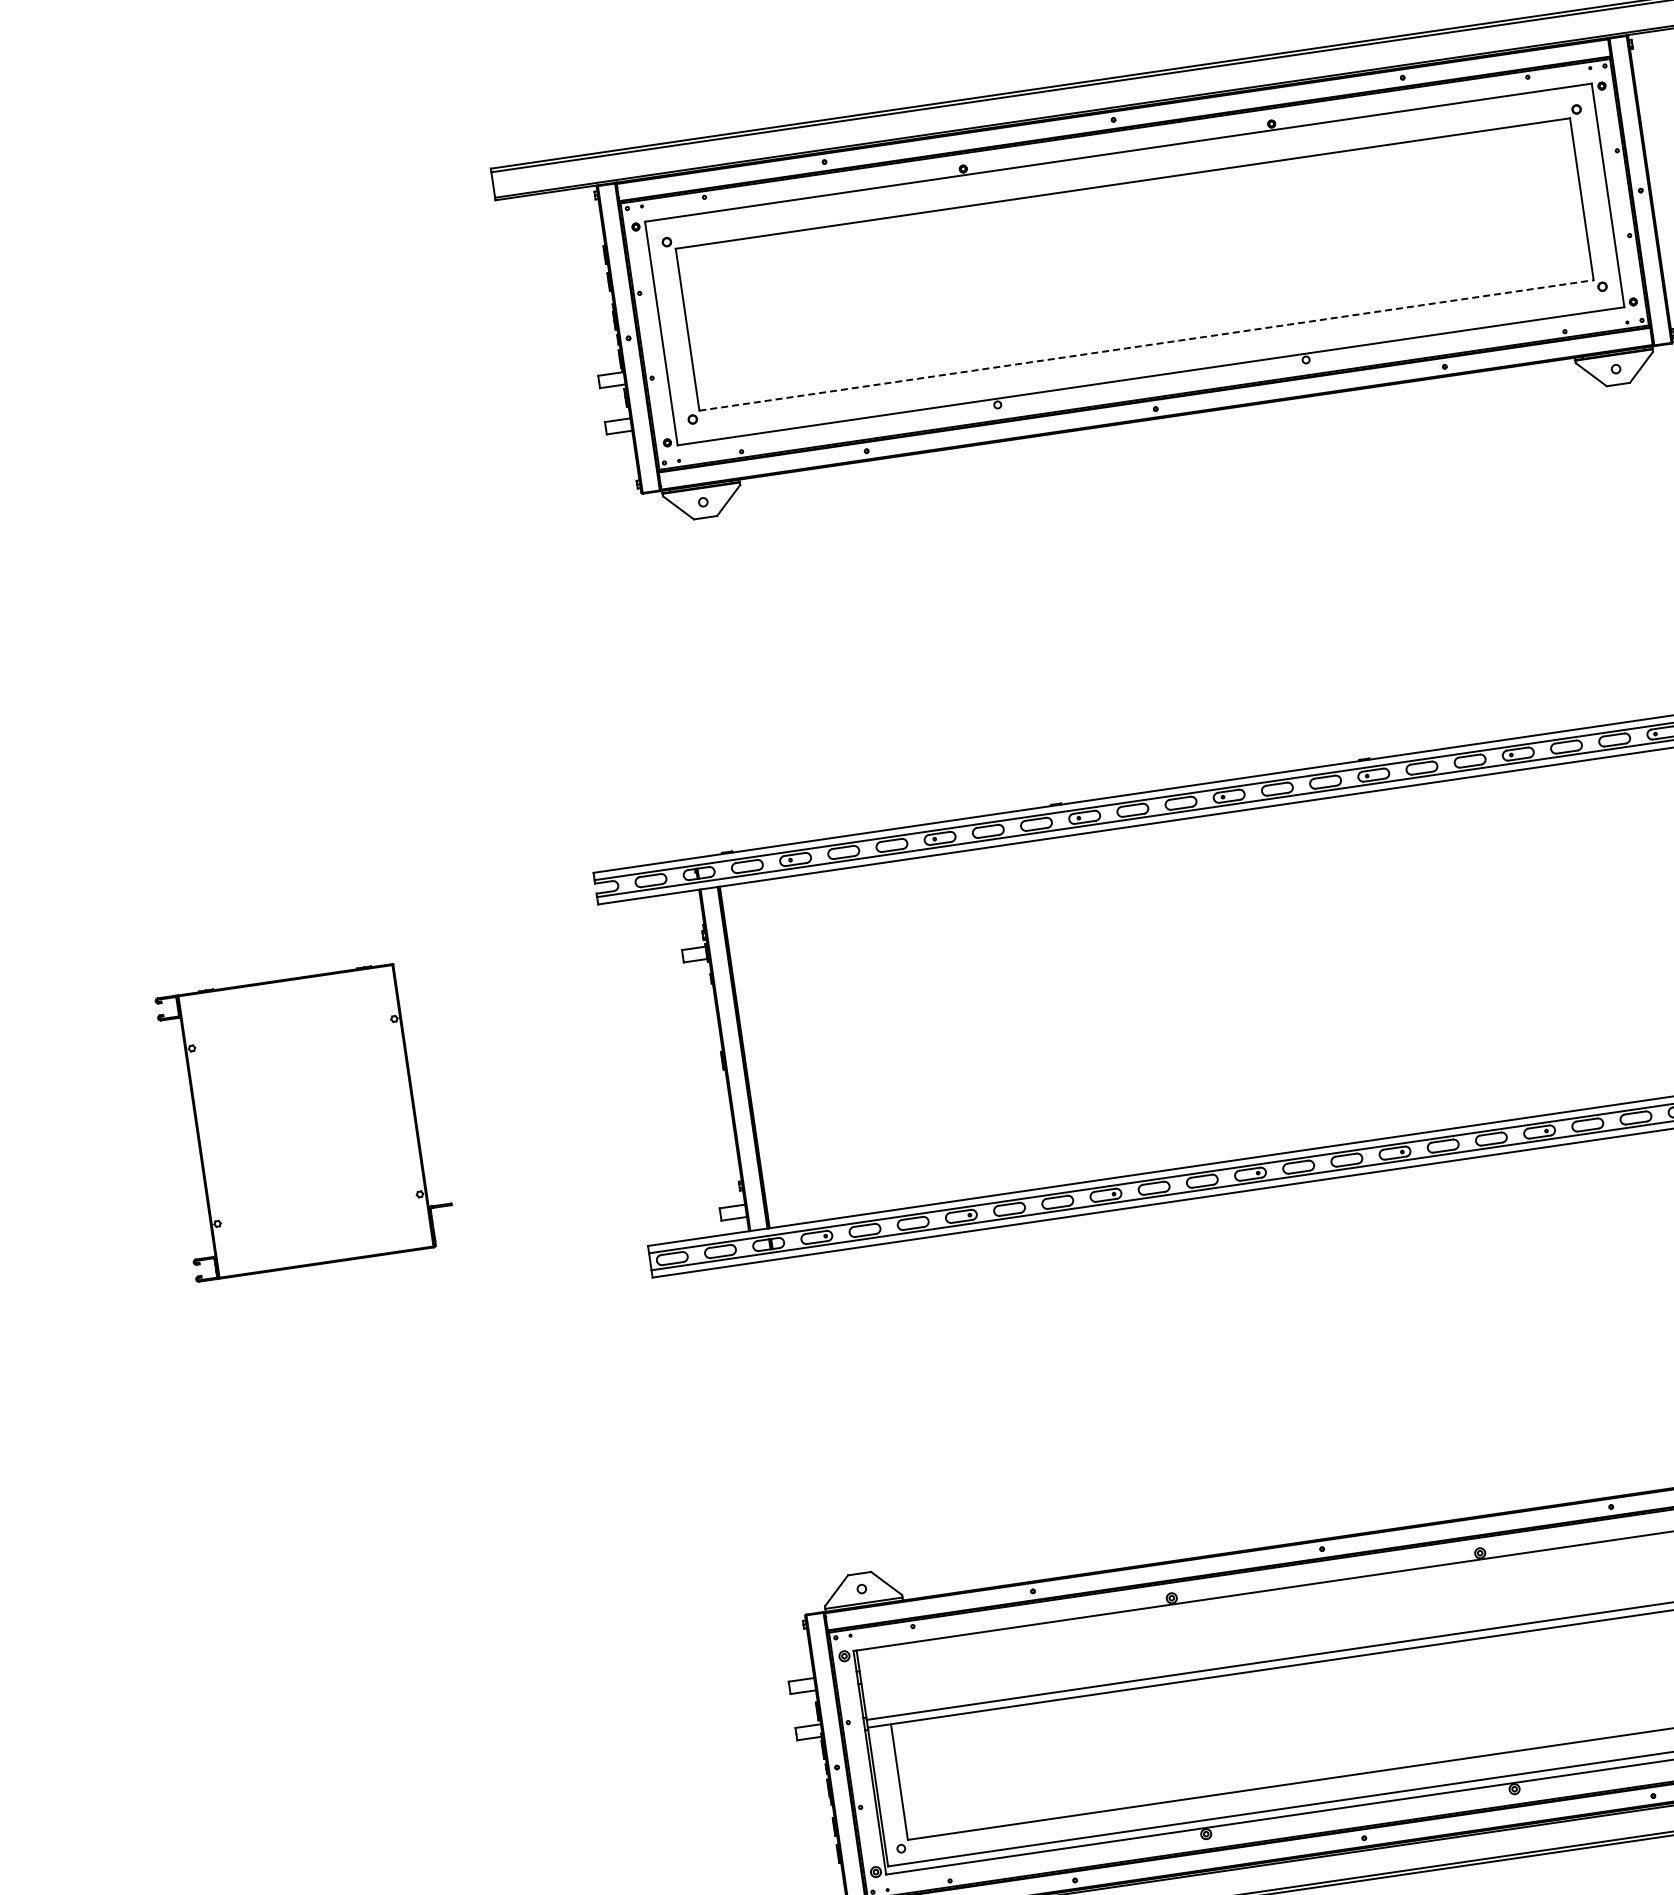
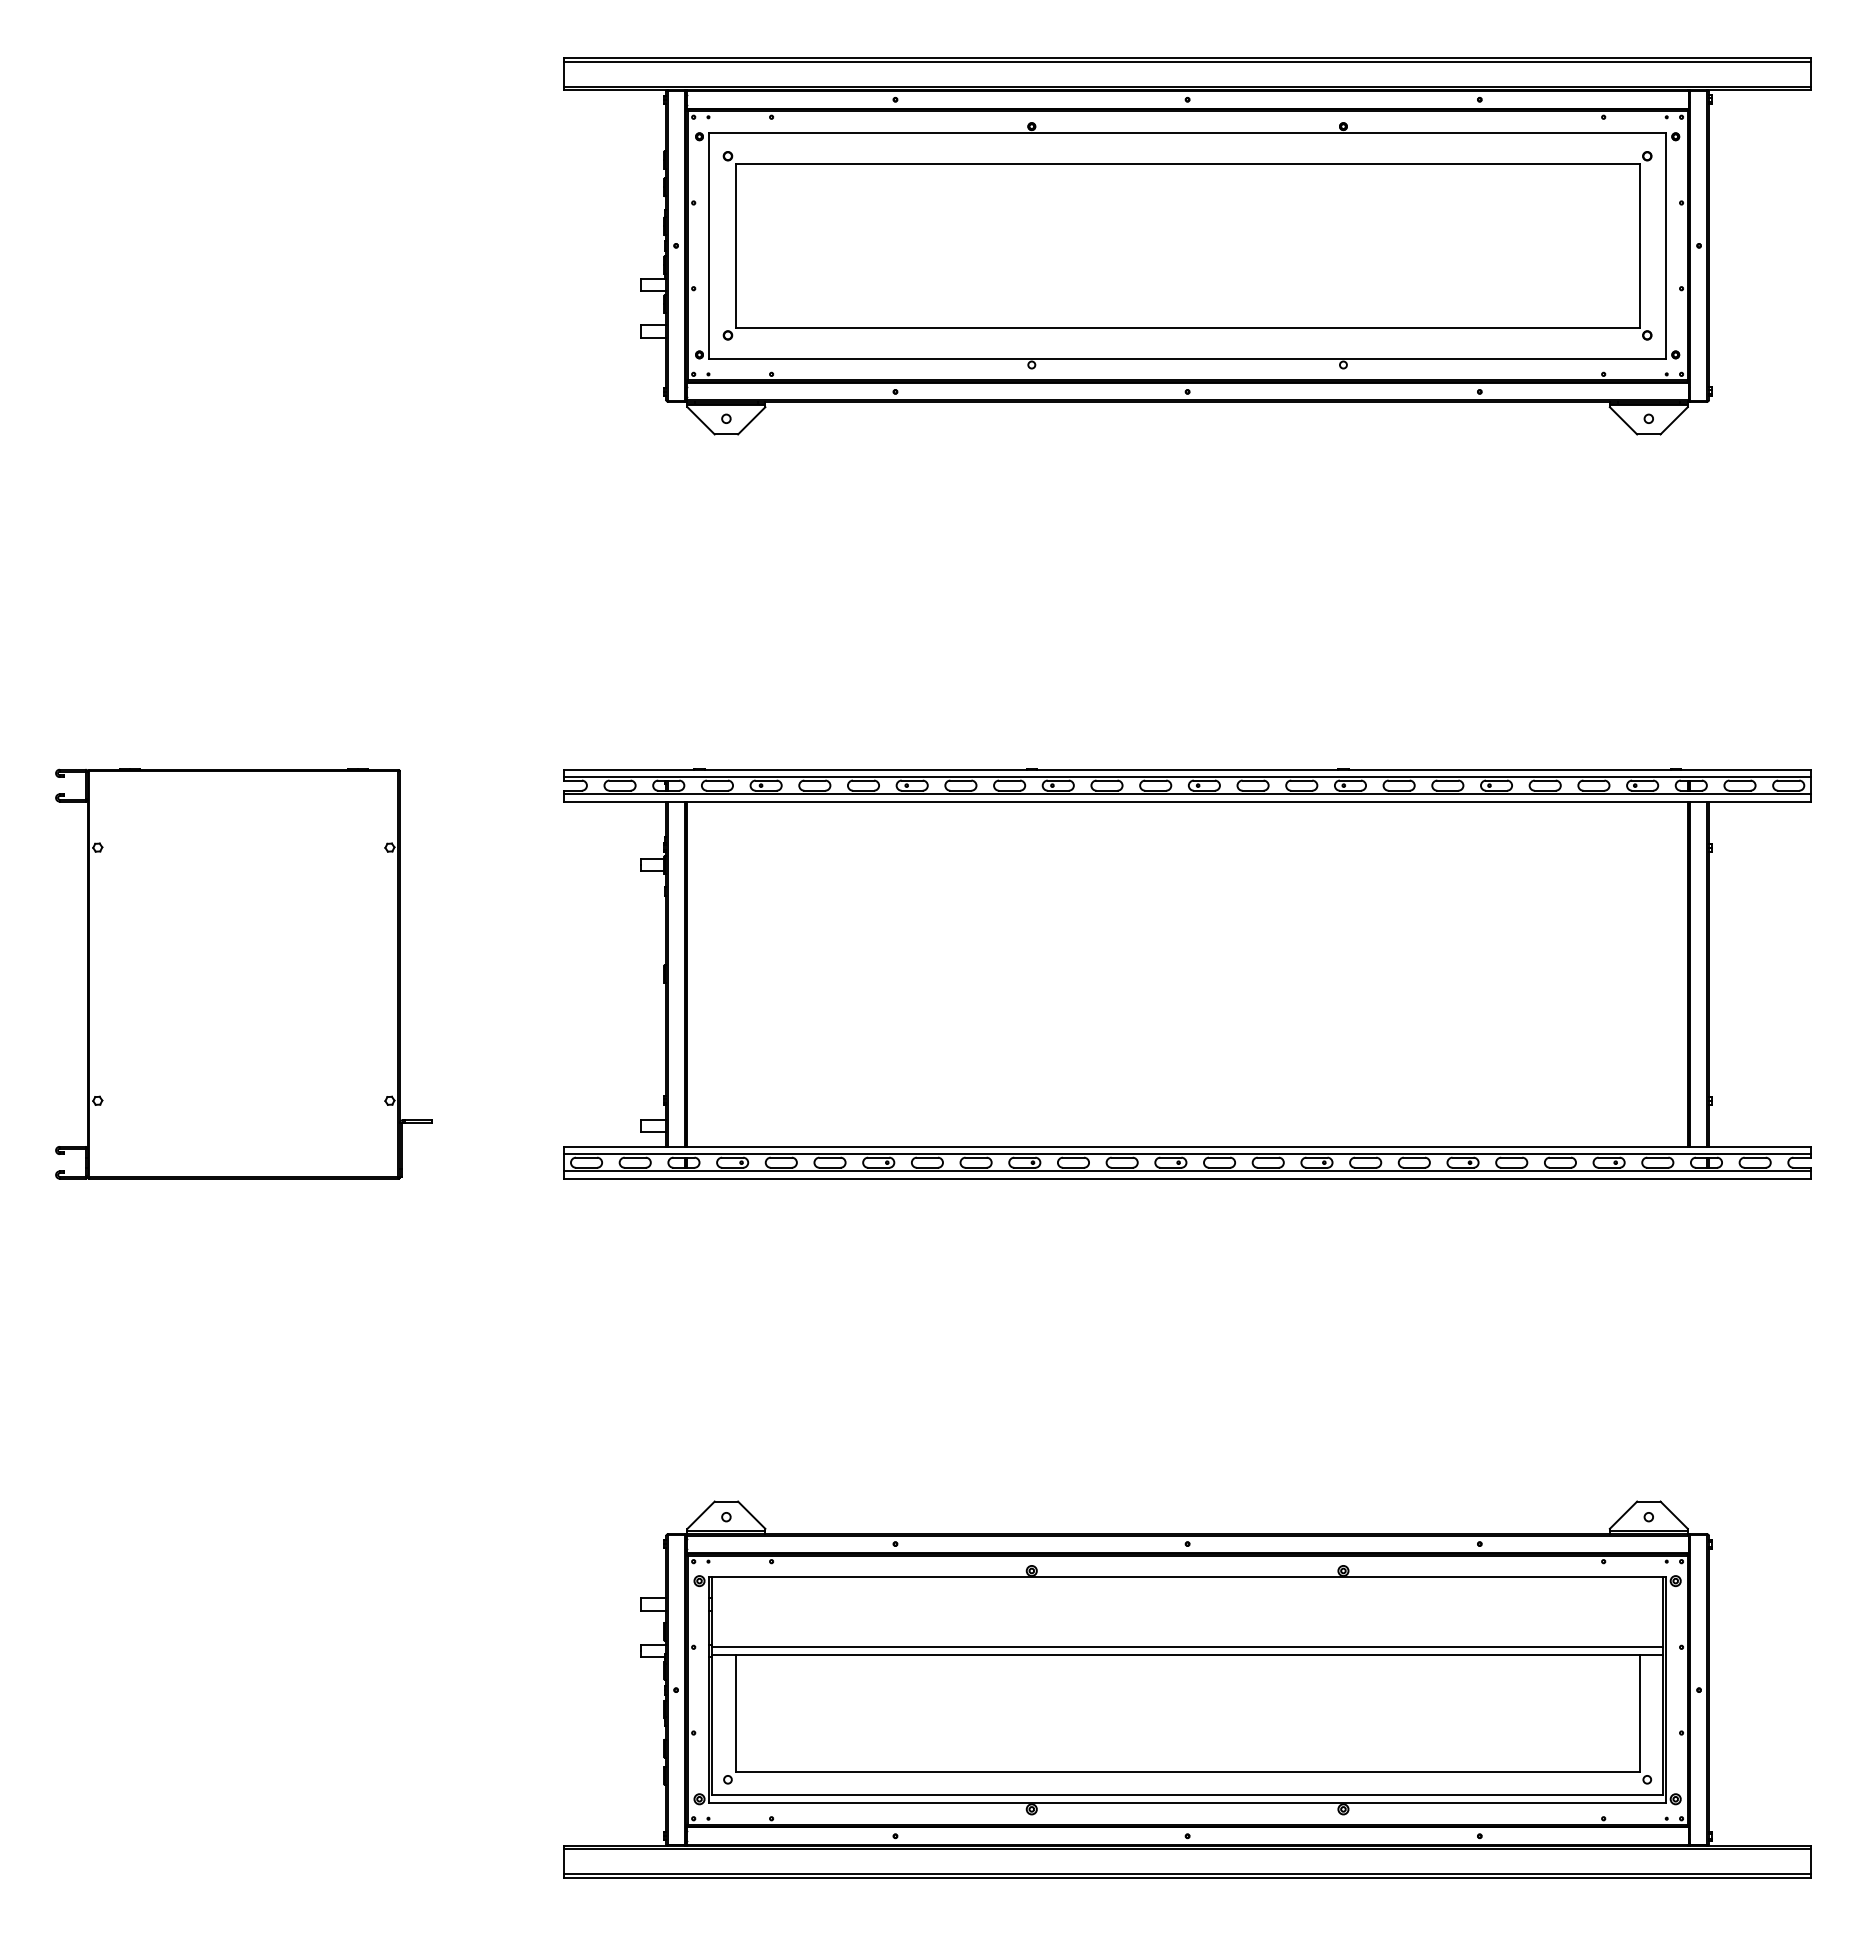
line: (1146, 345) -> (1187, 327), dashed -> solid
part: (305, 1120) -> (243, 973), size x1.43

